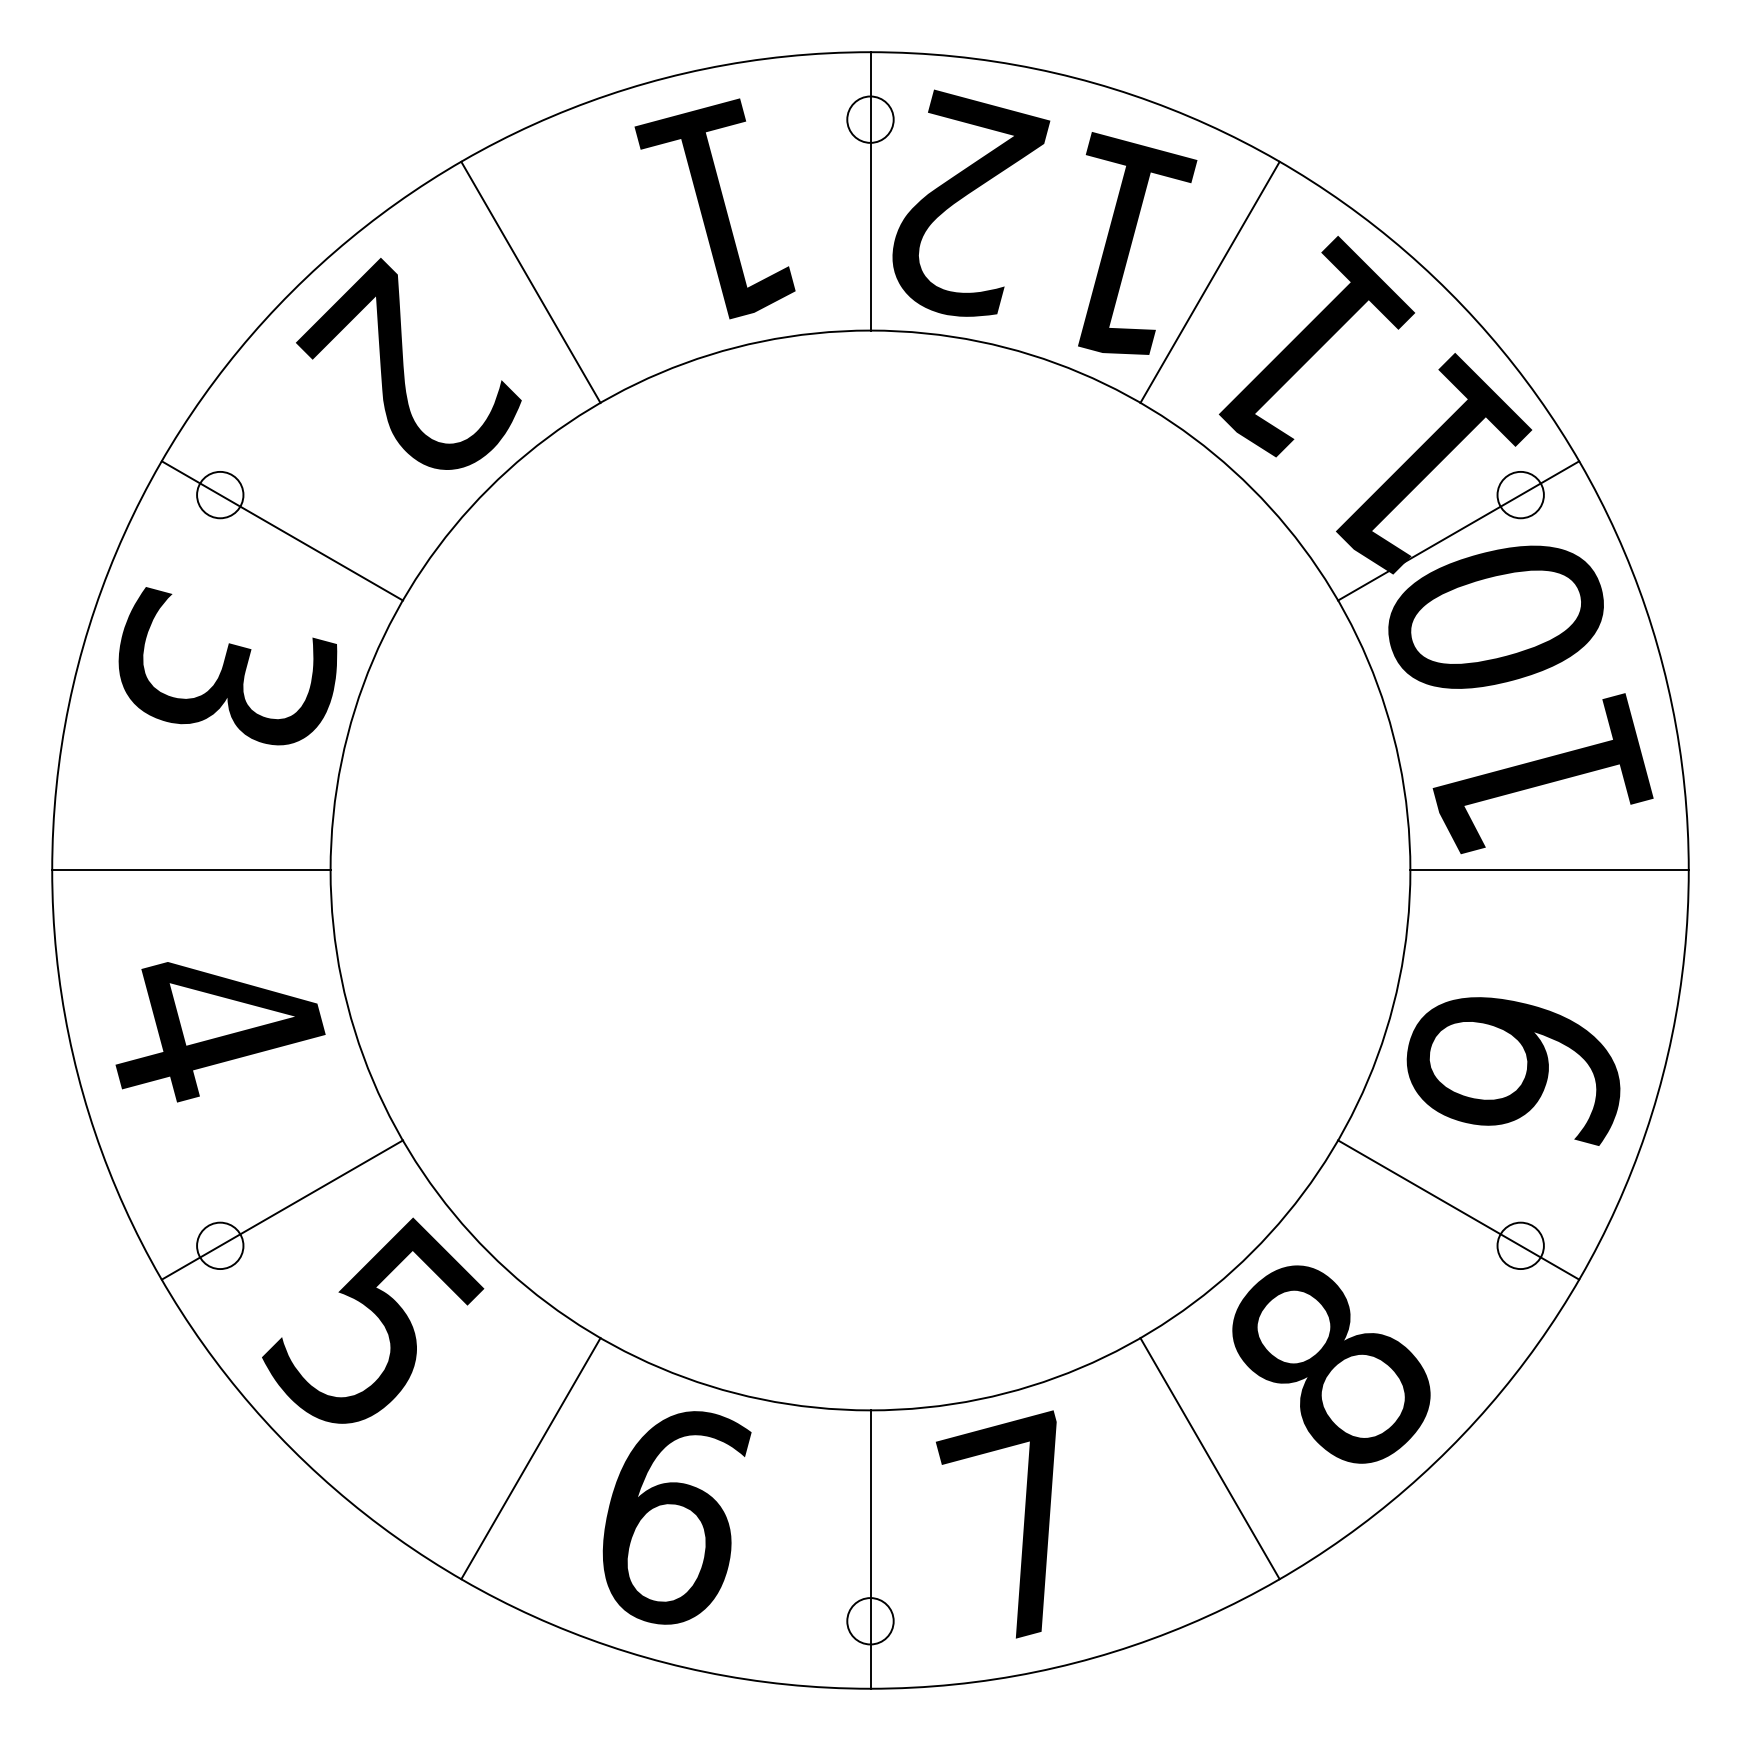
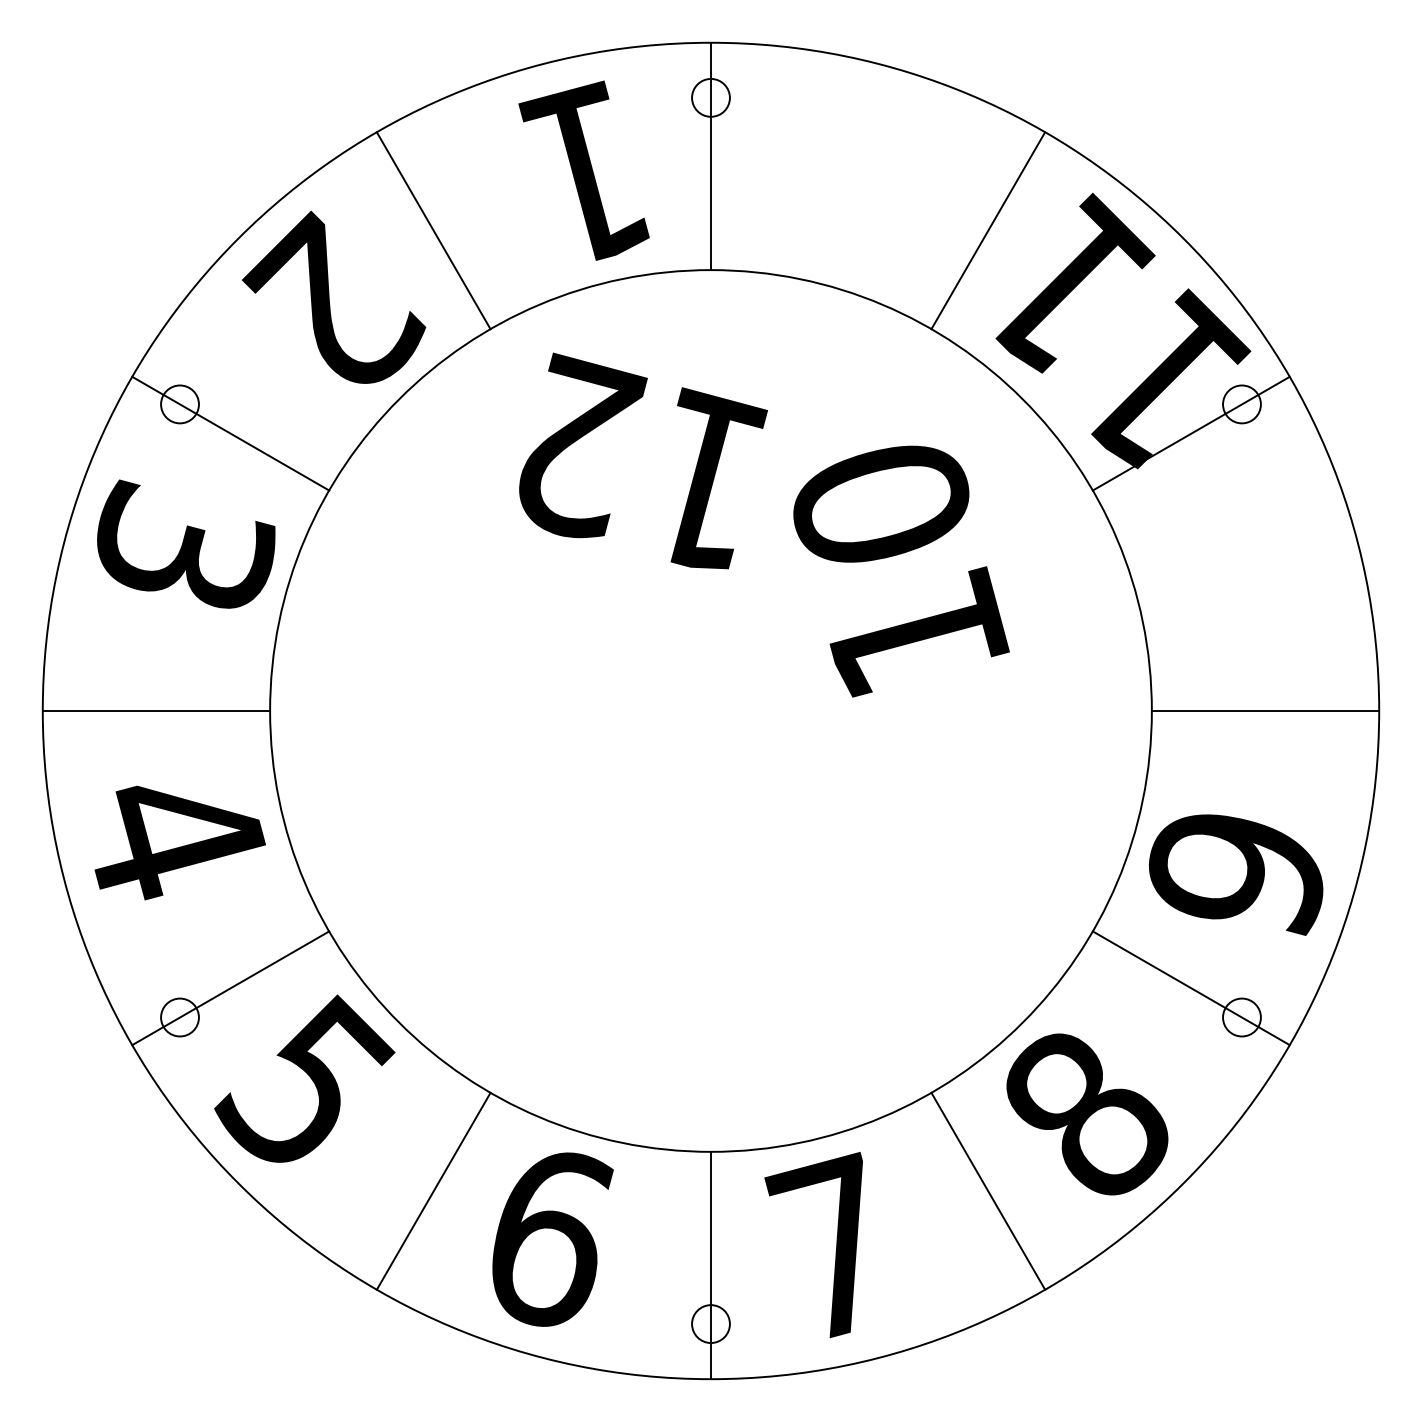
text: (1044, 221) -> (643, 460), moved
text: (1520, 699) -> (901, 571), moved

